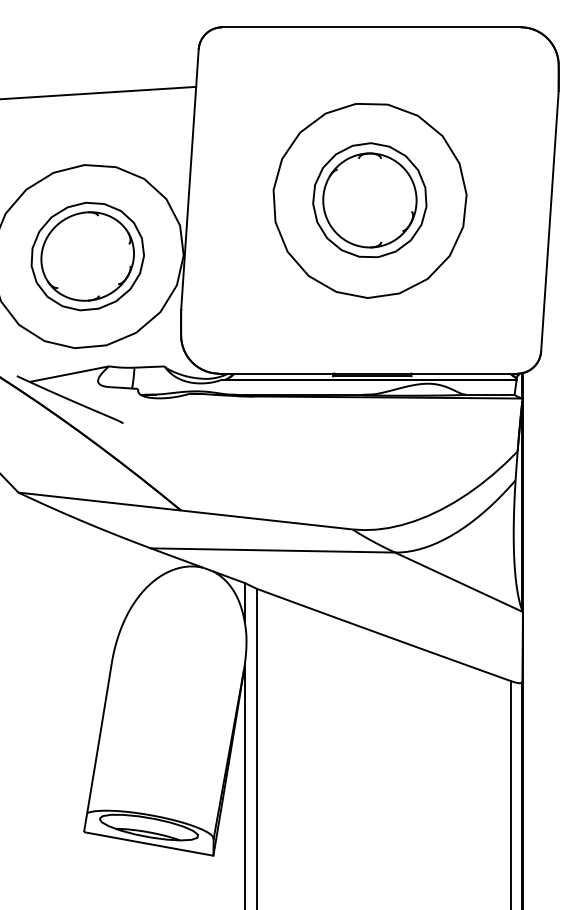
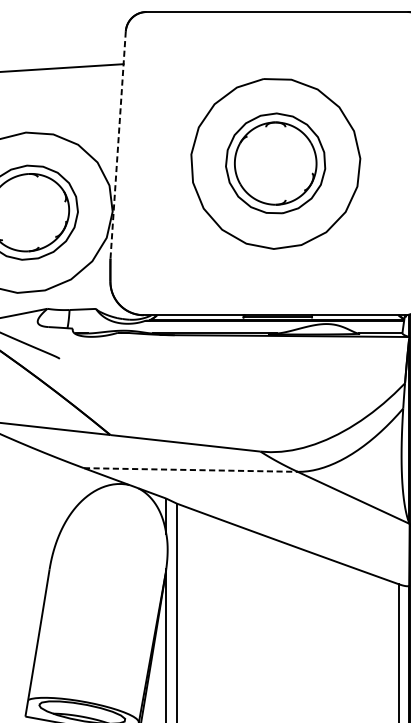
line: (189, 179) -> (117, 145), solid -> dashed
line: (273, 550) -> (191, 470), solid -> dashed

